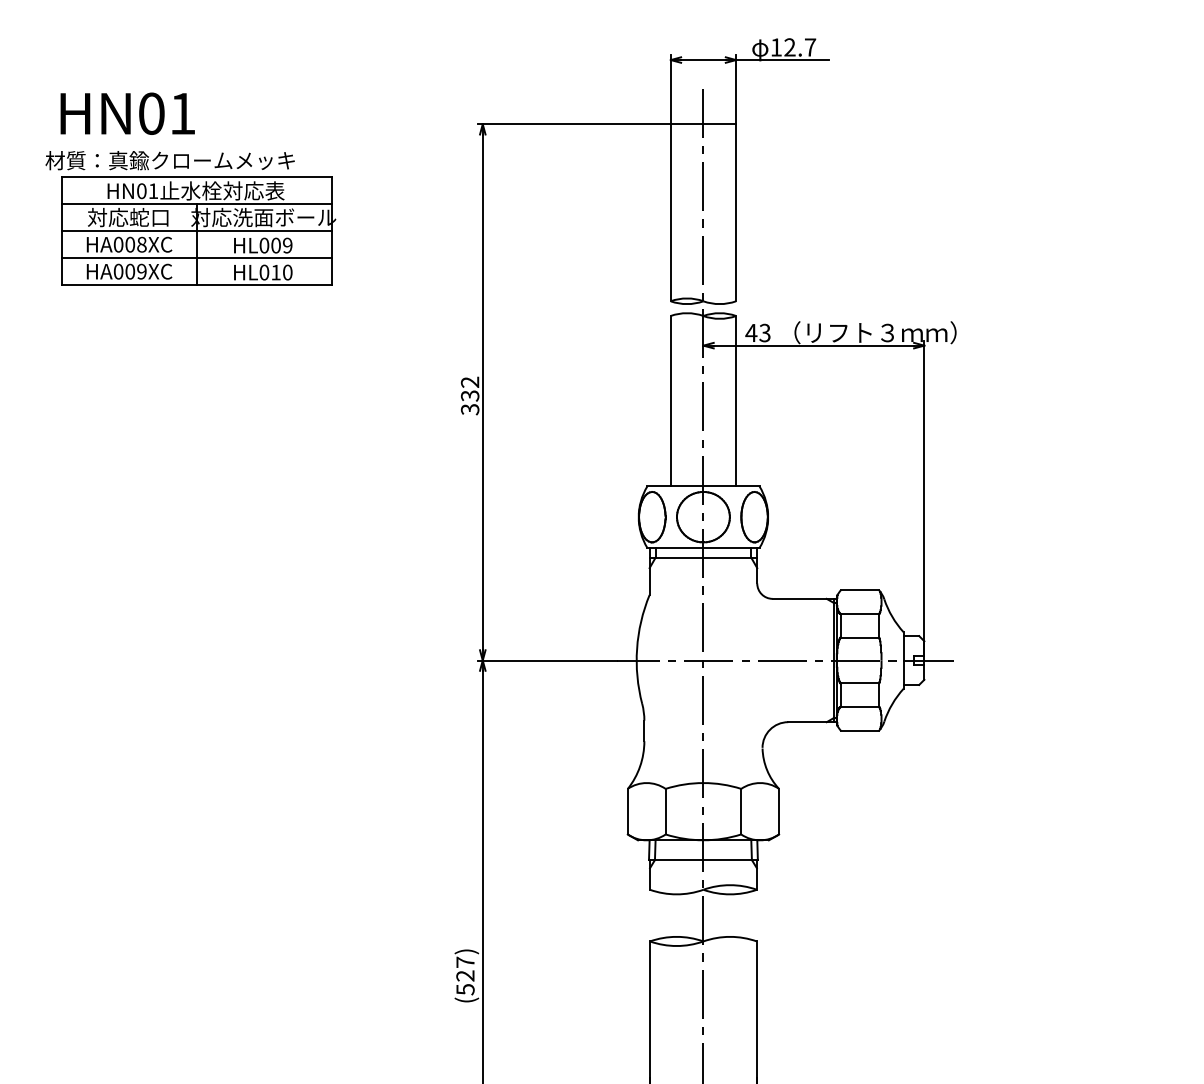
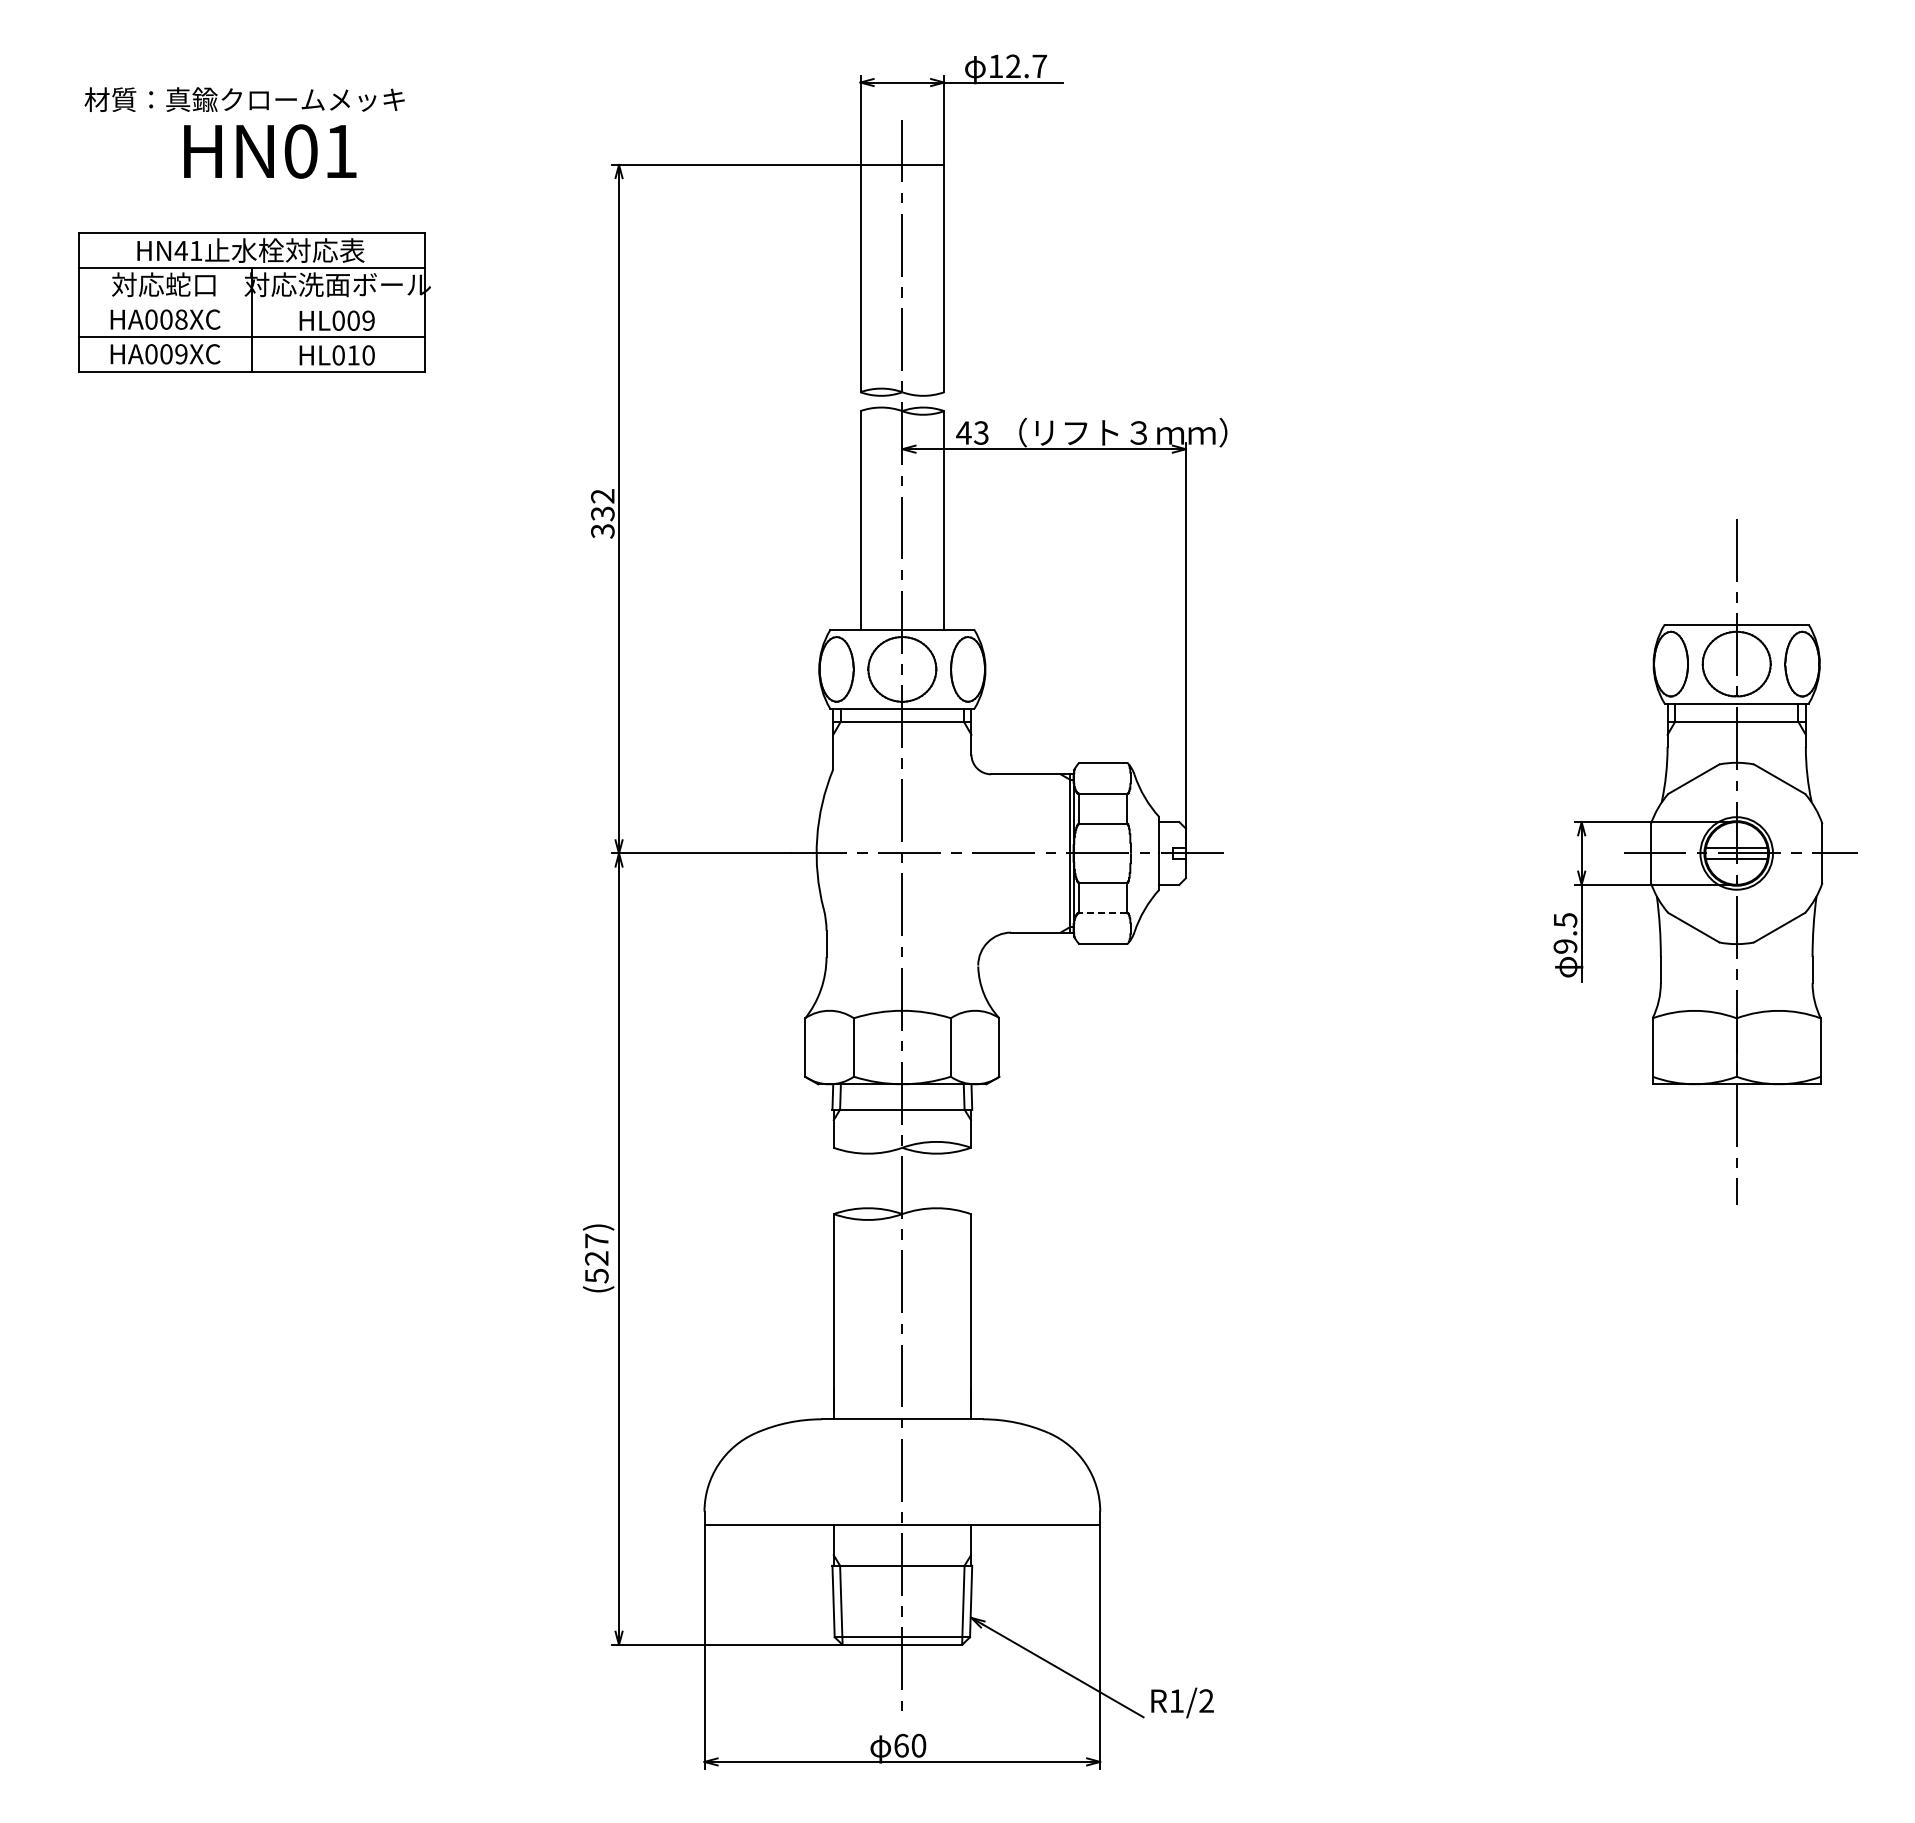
text: (127, 113) -> (270, 151), moved
text: (170, 160) -> (244, 99), moved
text: (141, 190) -> (180, 250), HN01 -> HN41
line: (196, 231) -> (251, 302), removed
line: (859, 706) -> (1102, 912), solid -> dashed

